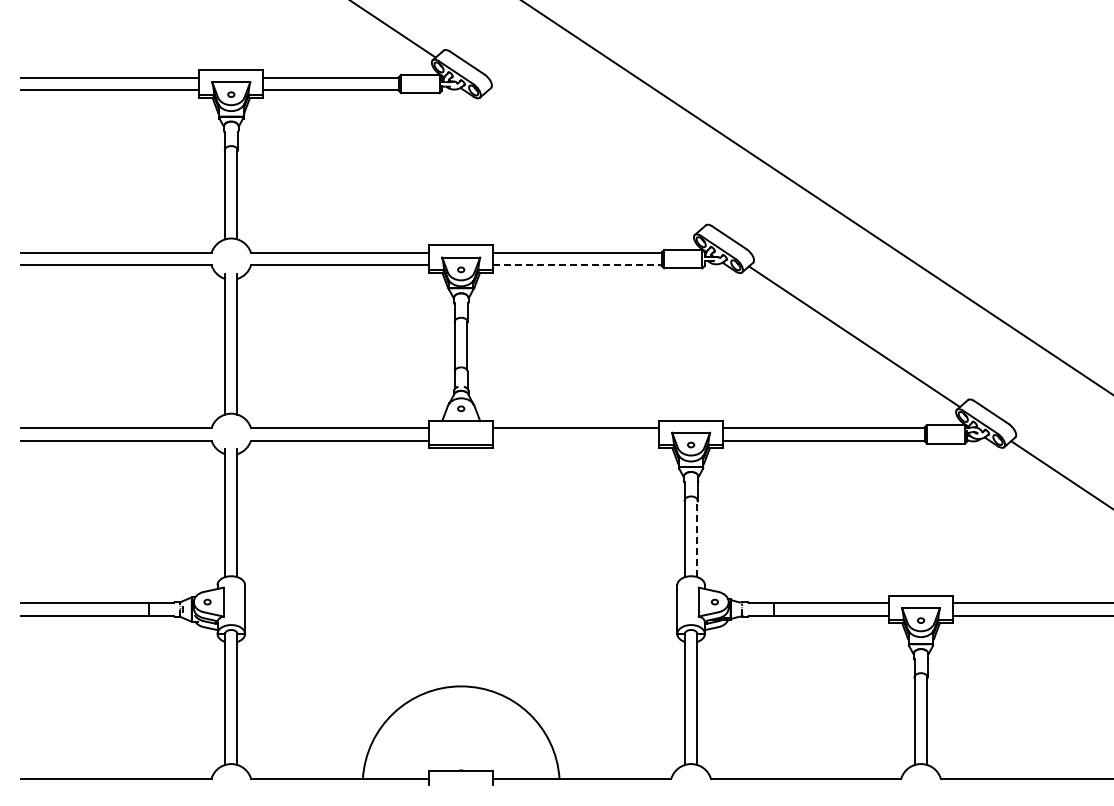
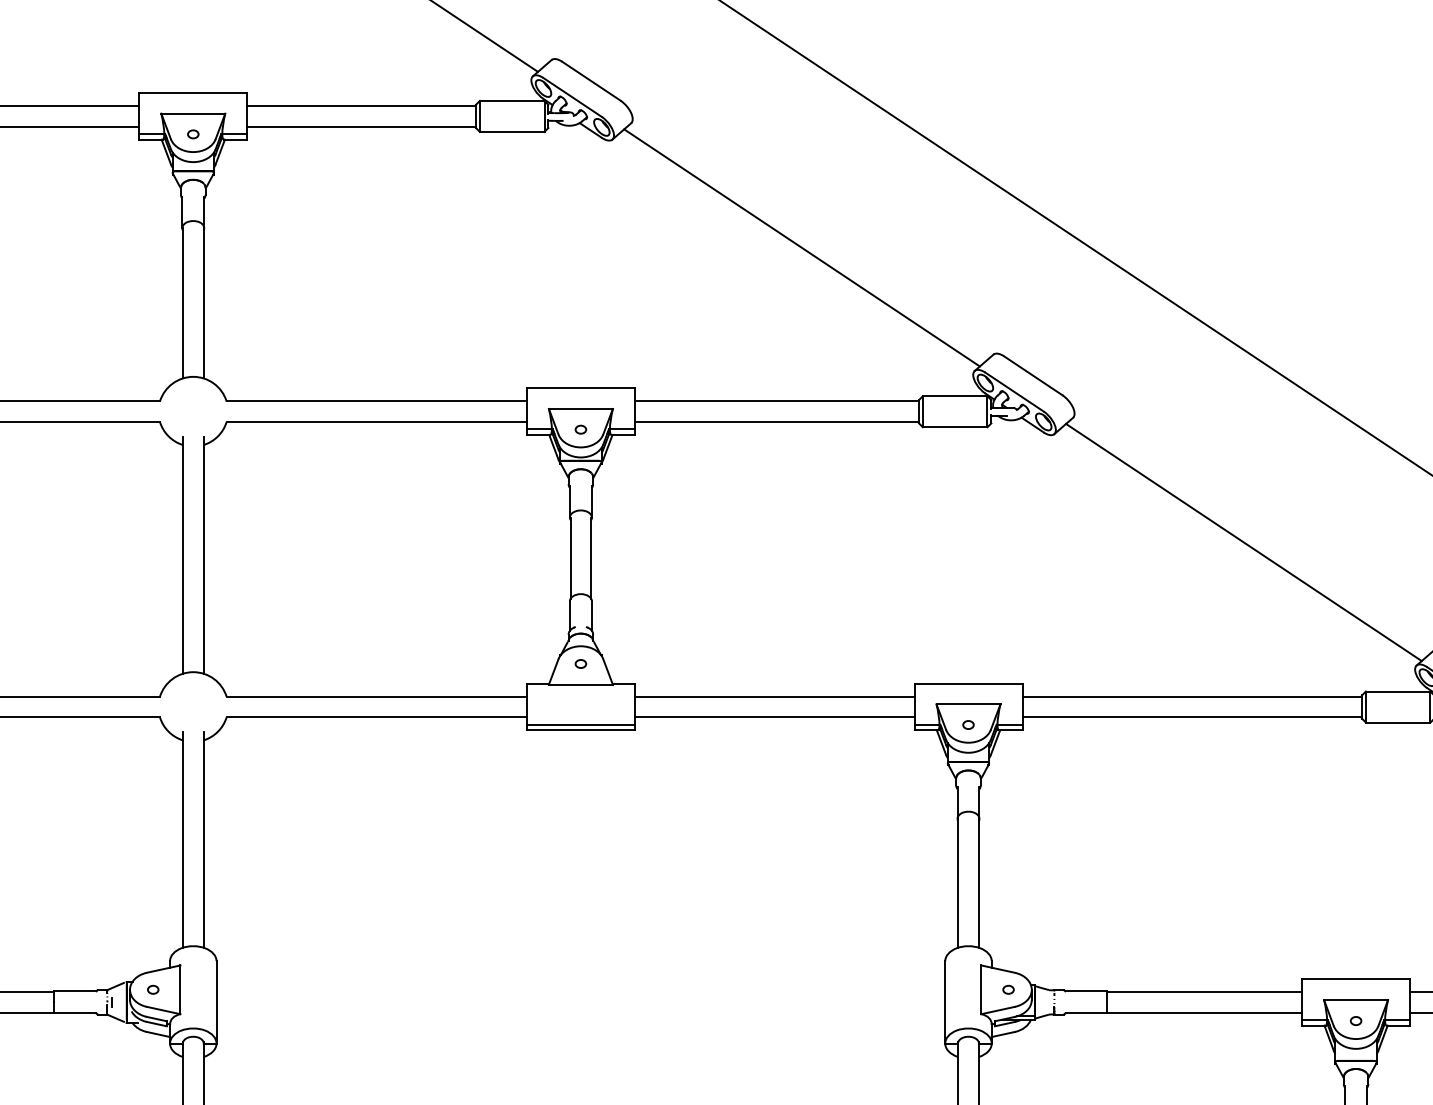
line: (591, 161) -> (800, 247), added
line: (578, 265) -> (778, 422), dashed -> solid
line: (576, 440) -> (775, 717), added
line: (697, 538) -> (979, 882), dashed -> solid

